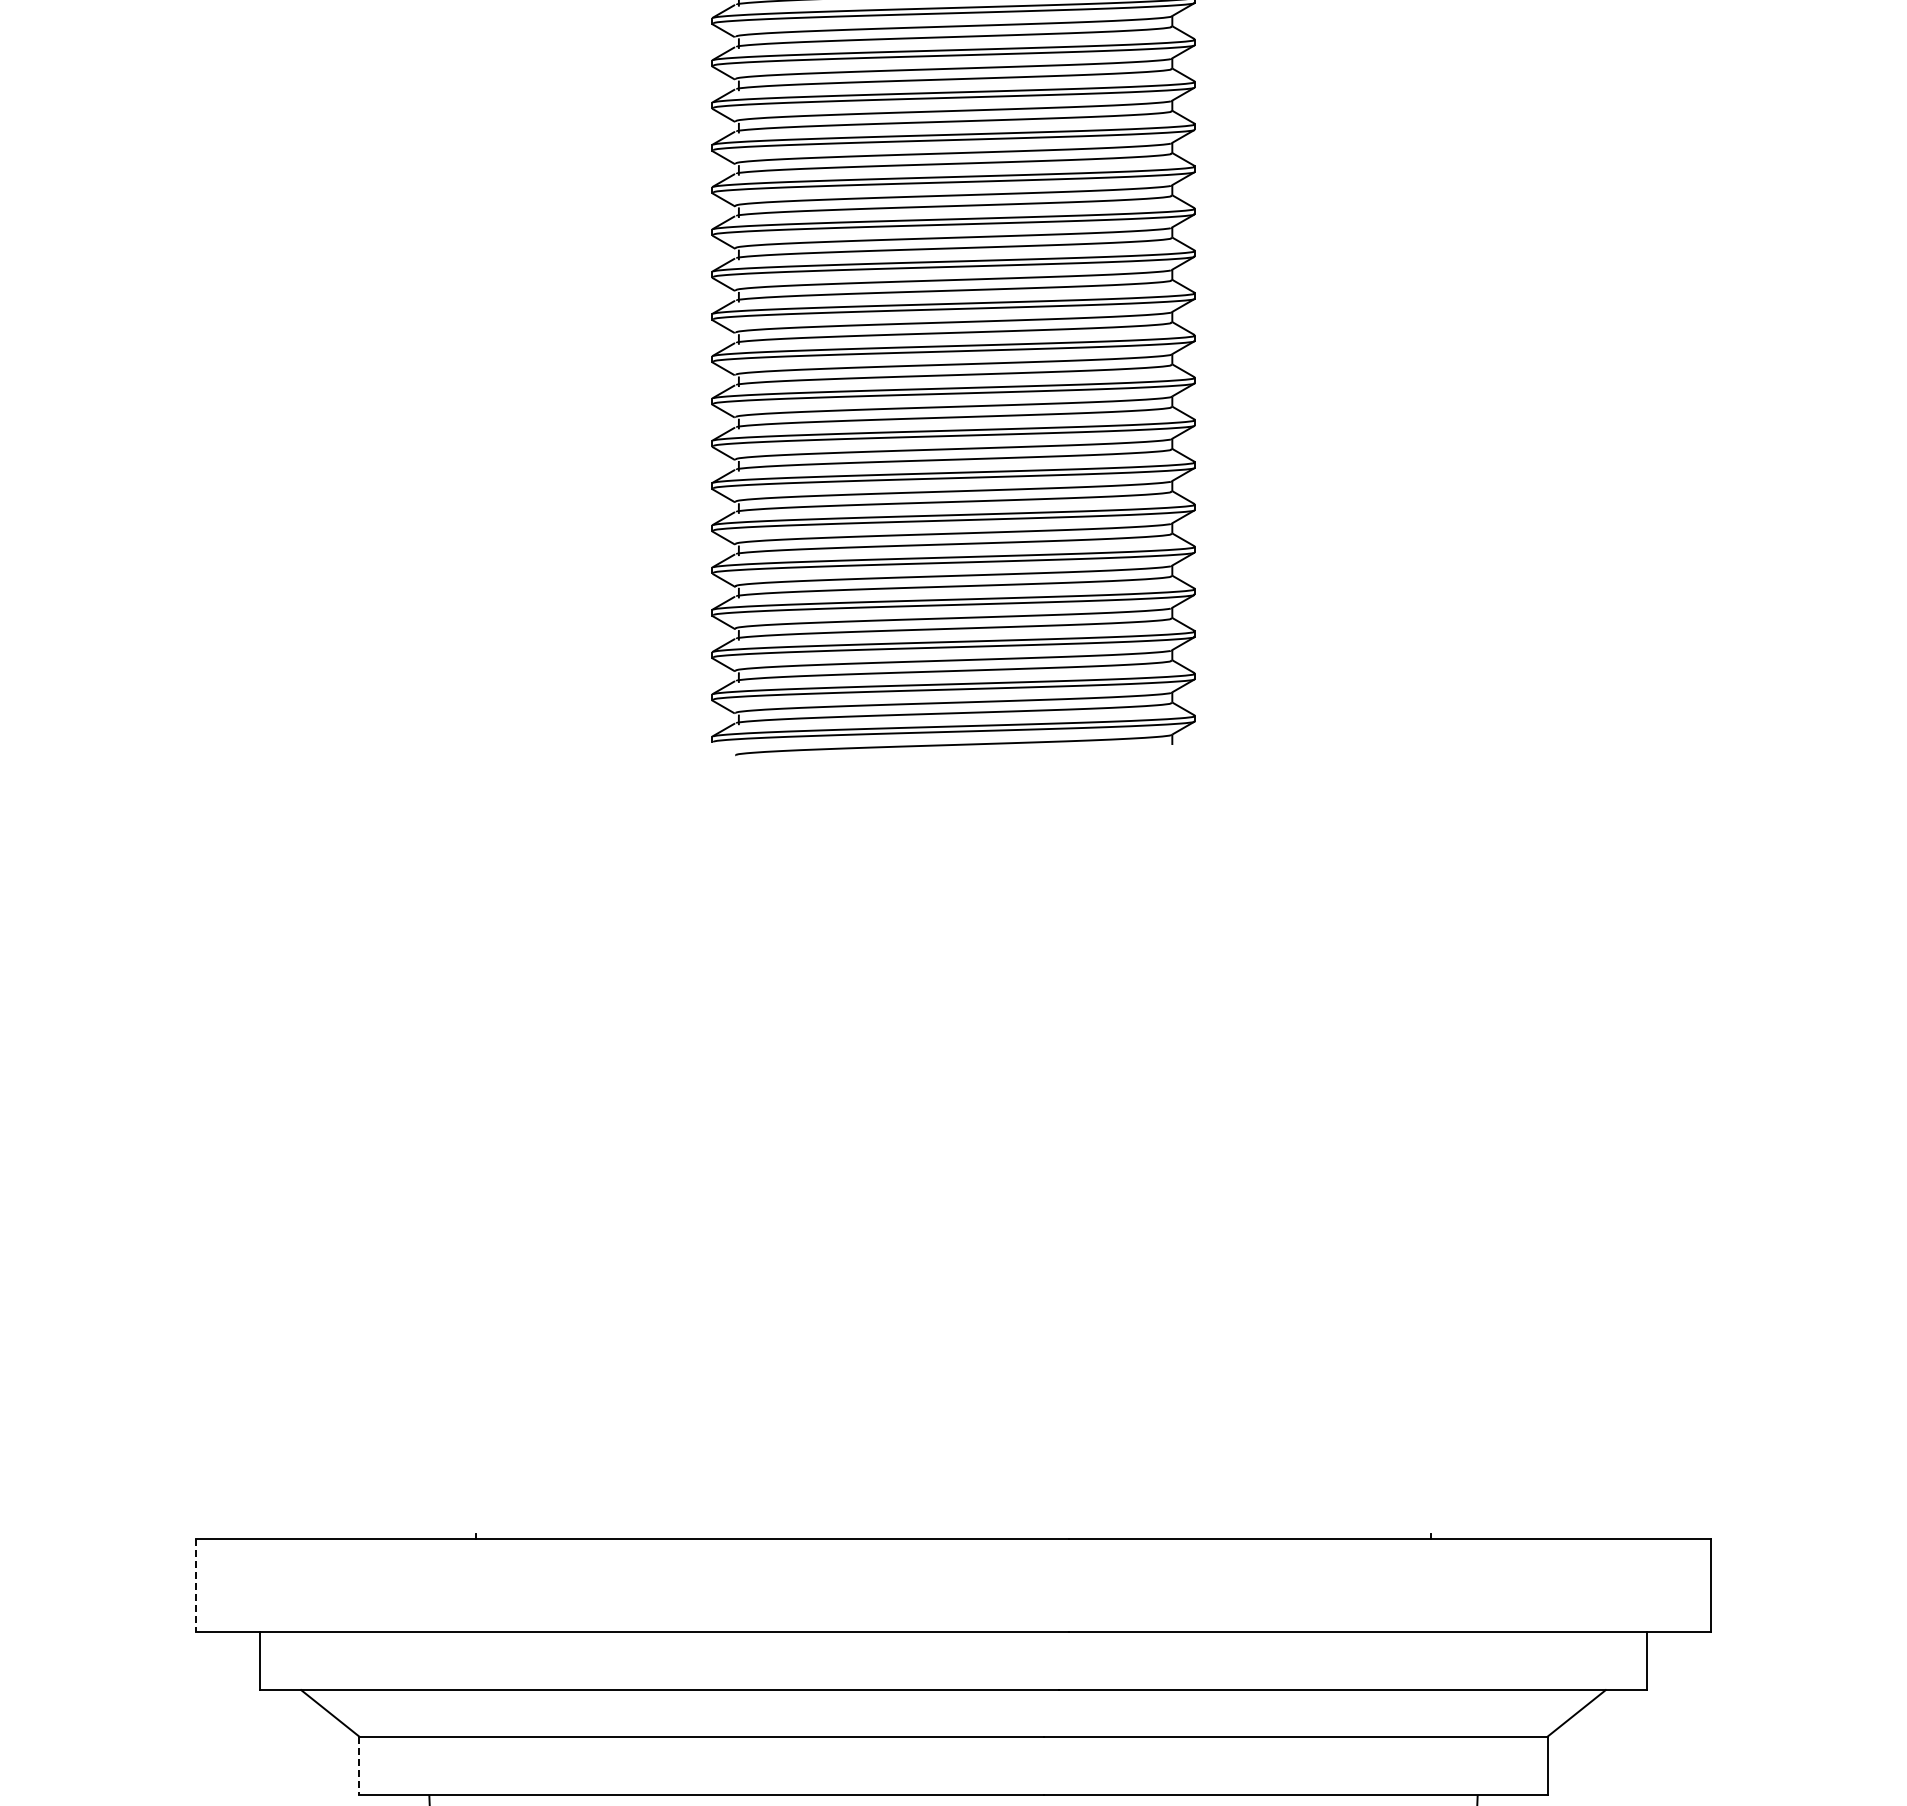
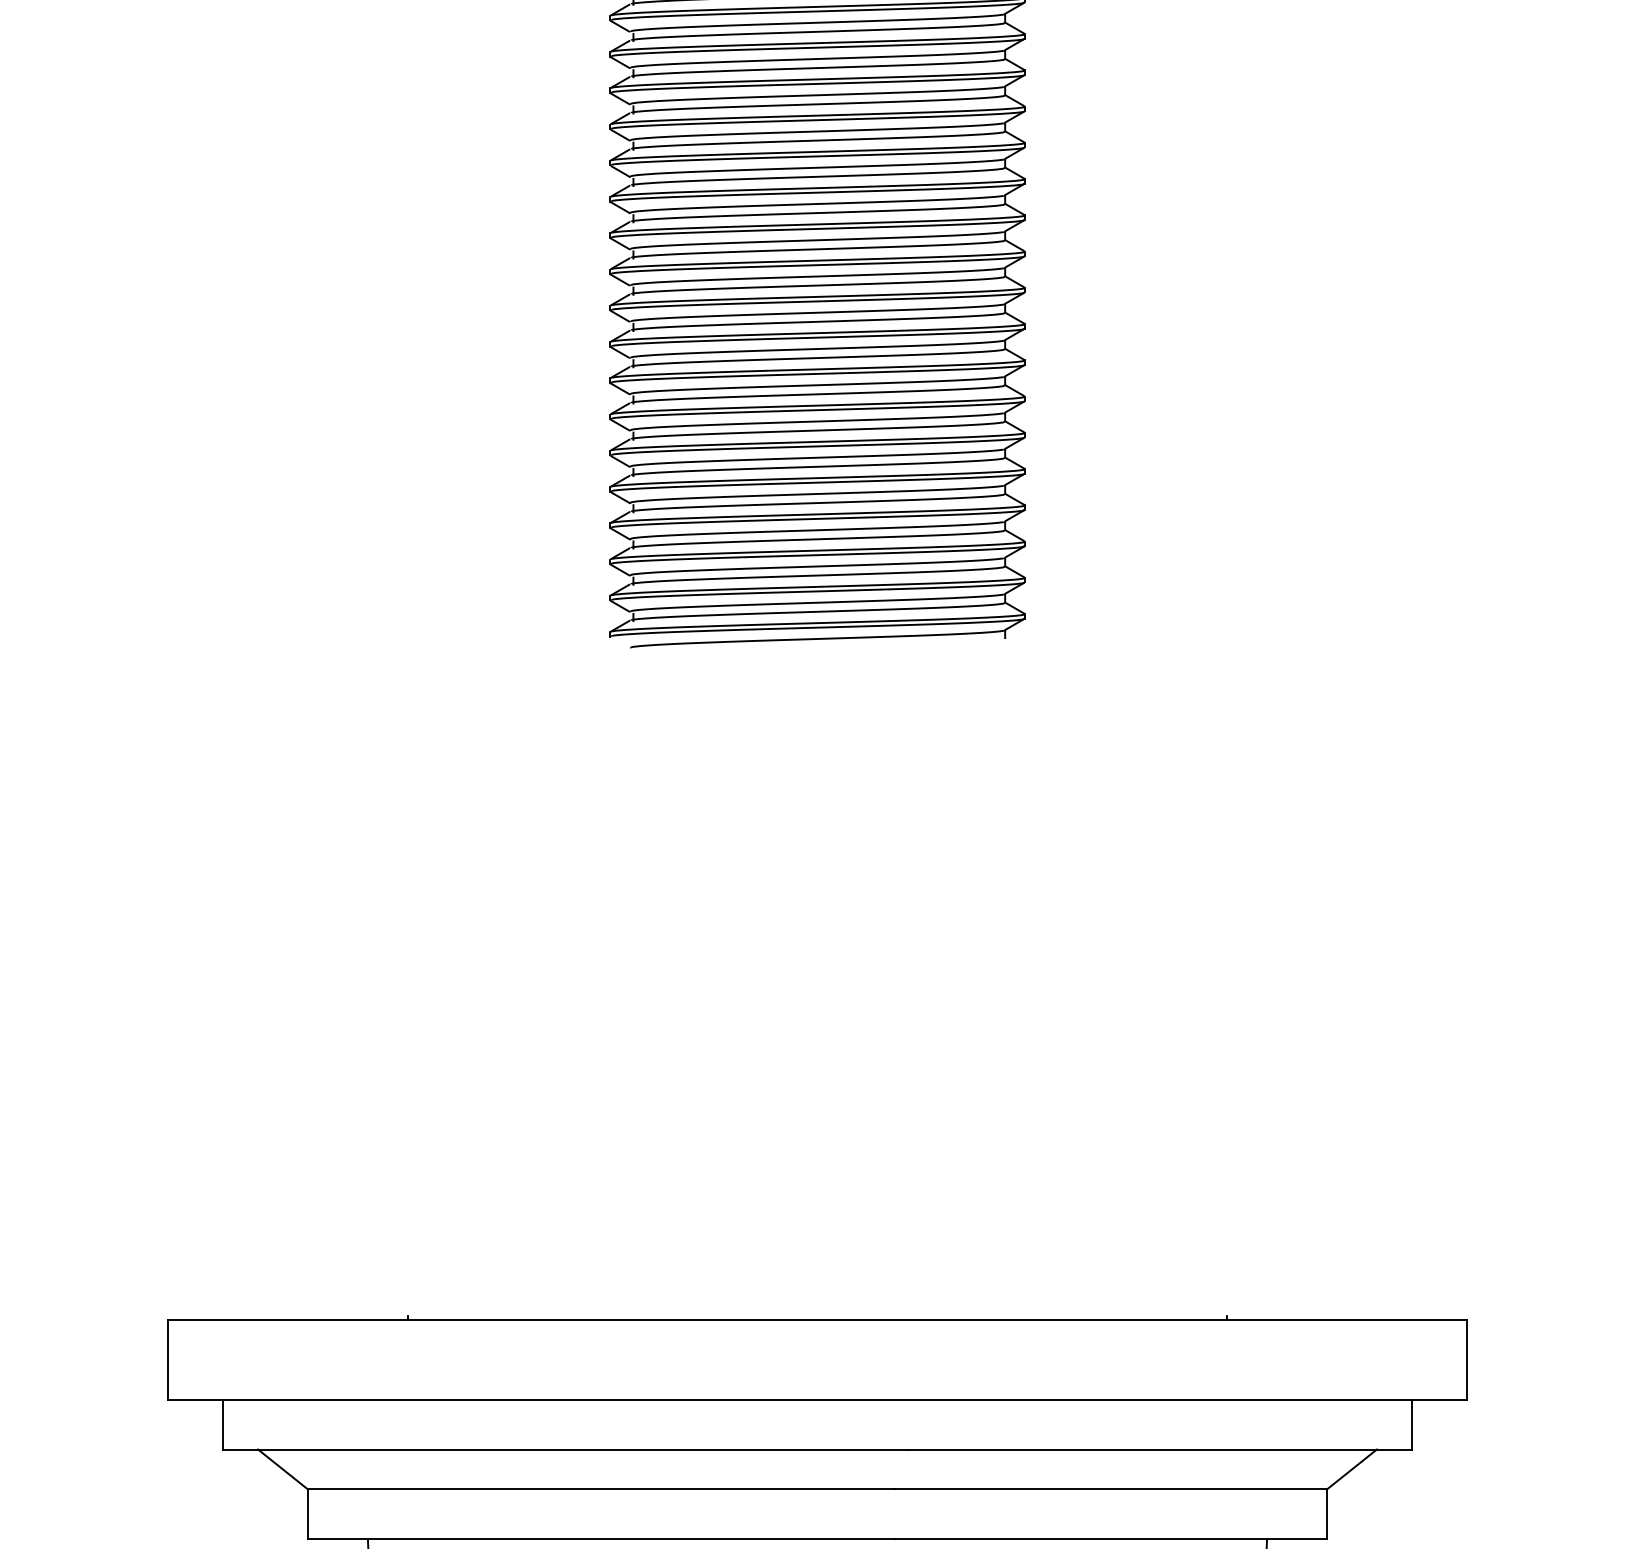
line: (196, 1585) -> (168, 1359), dashed -> solid
line: (359, 1766) -> (308, 1515), dashed -> solid

